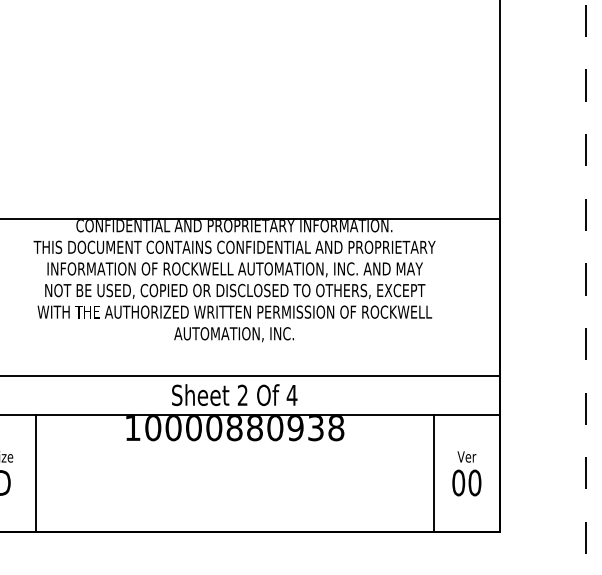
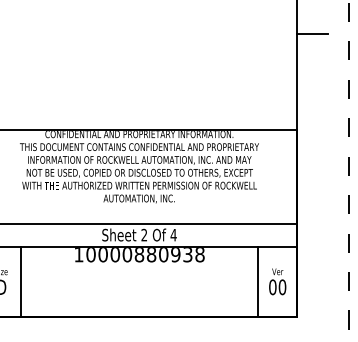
line: (525, 56) -> (312, 33), added

